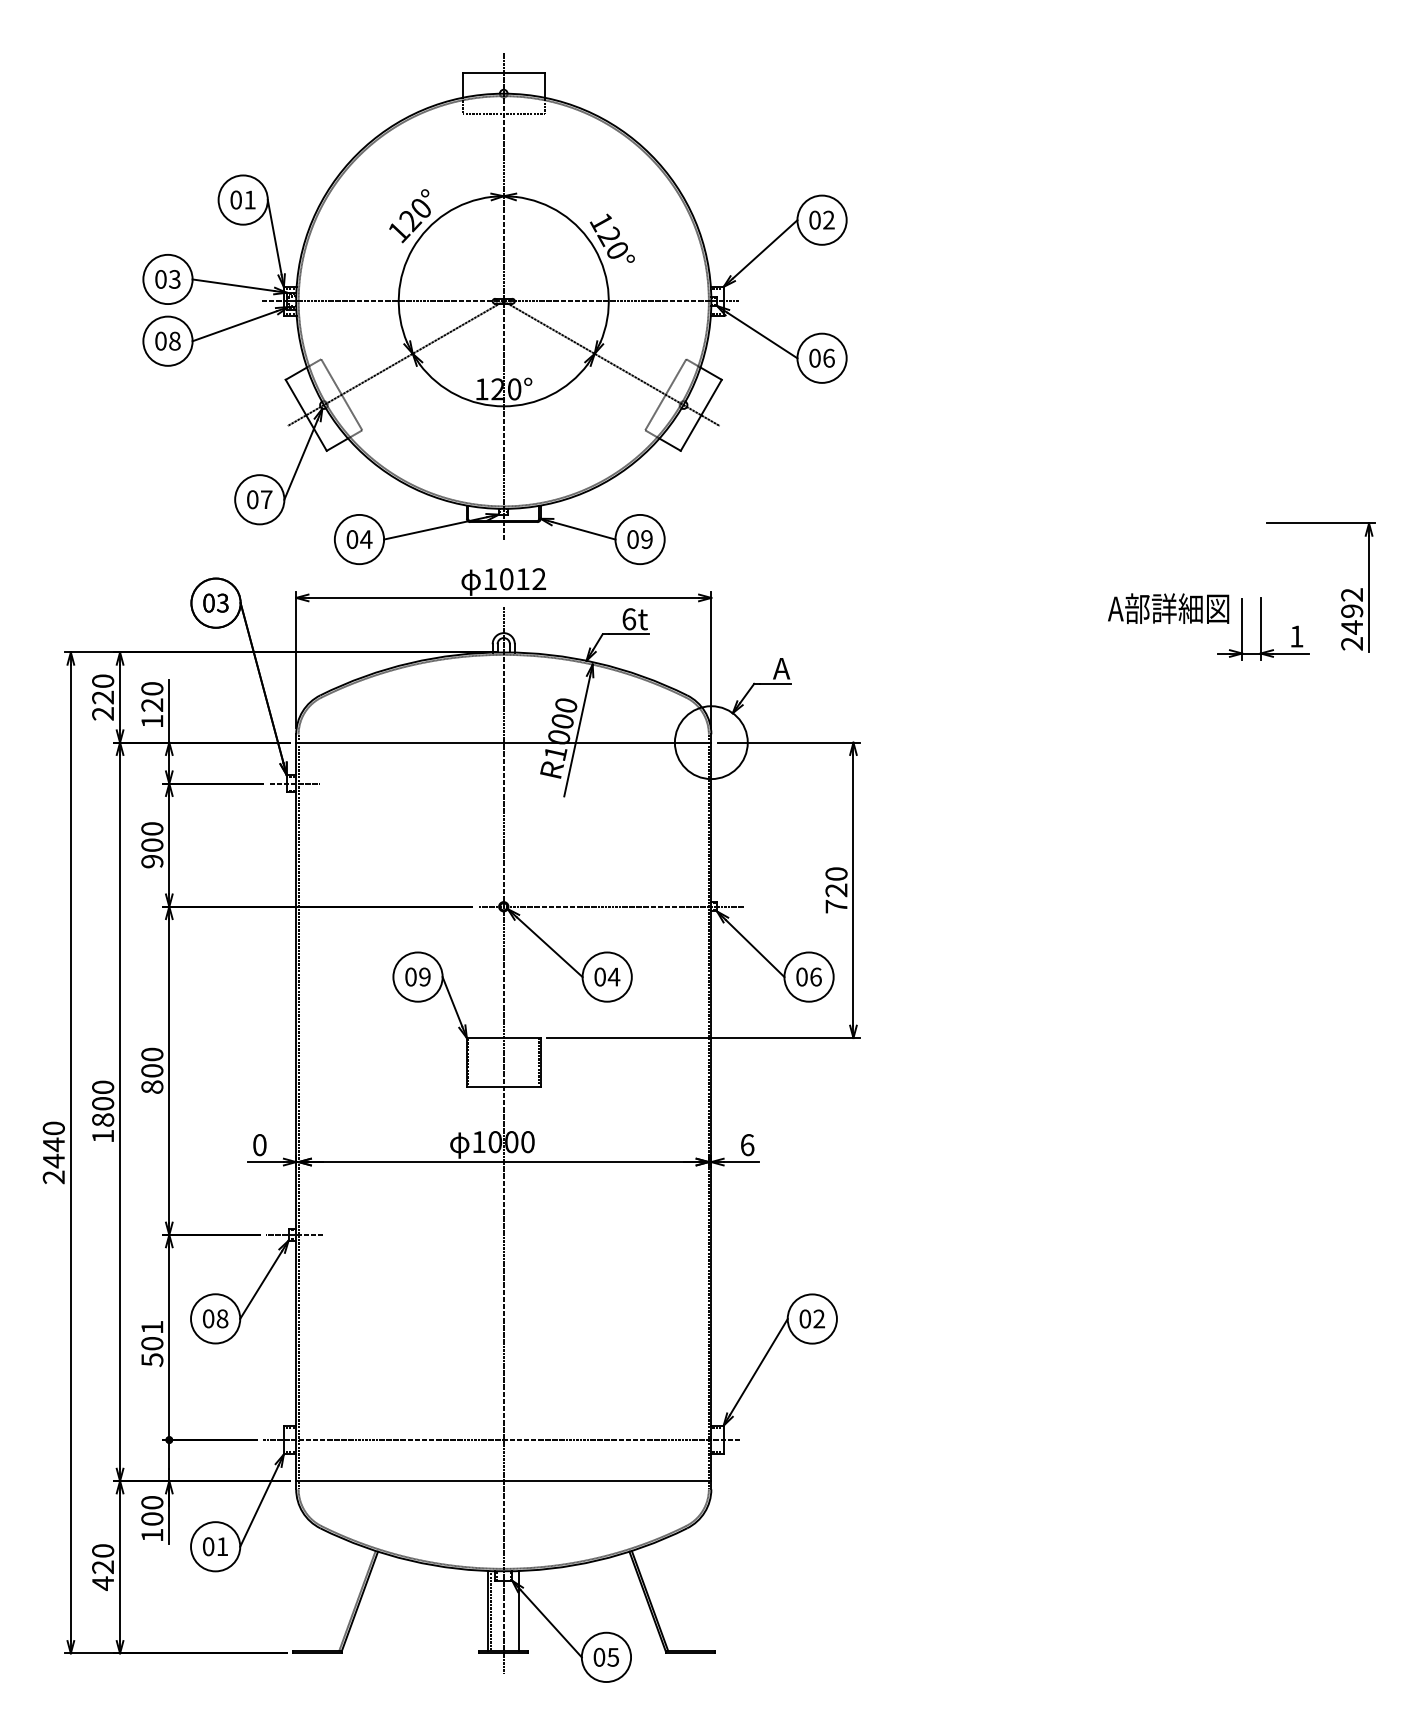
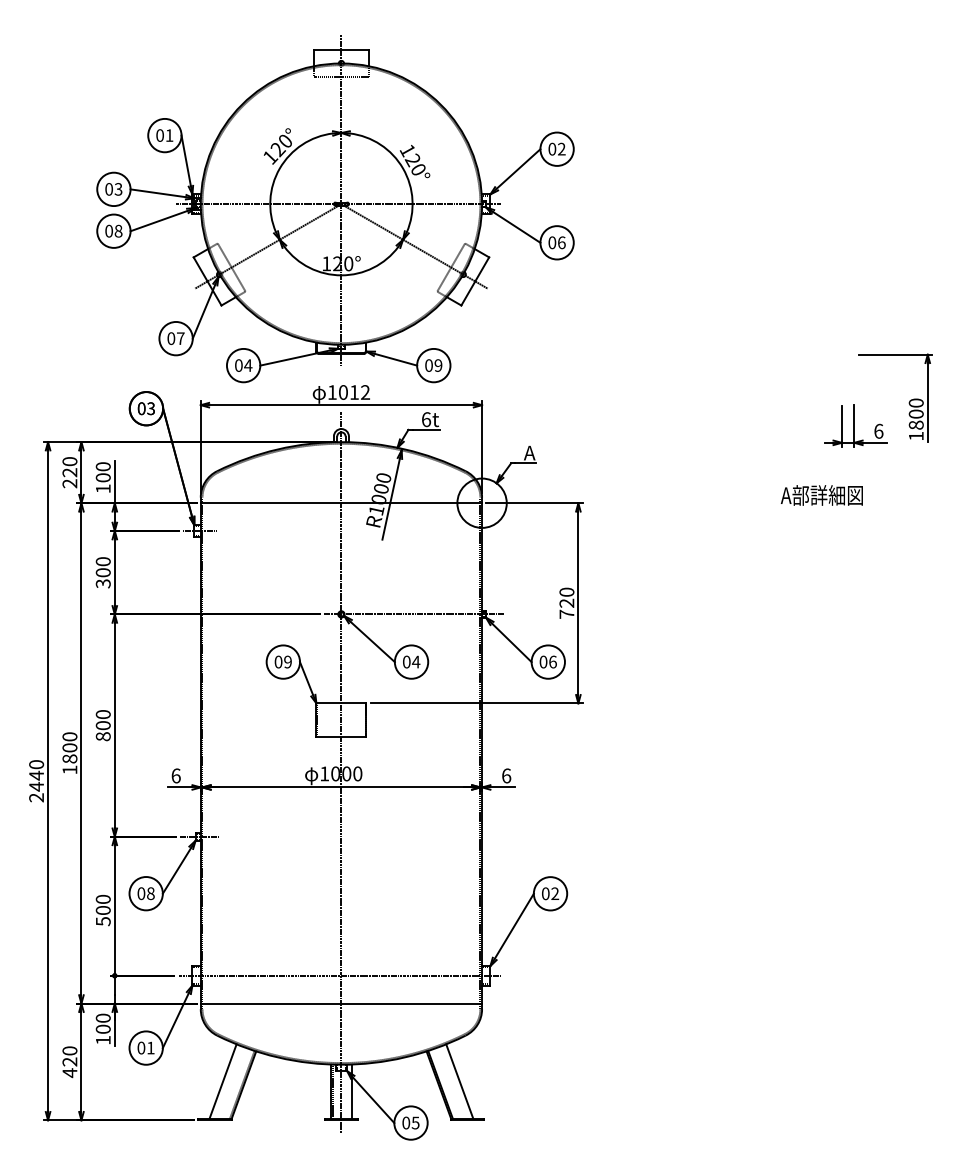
text: (1167, 608) -> (821, 495), moved
text: (1350, 619) -> (915, 419), 2492 -> 1800
text: (1296, 635) -> (878, 430), 1 -> 6
text: (152, 704) -> (103, 477), 120 -> 100
text: (152, 861) -> (103, 583), 900 -> 300
text: (258, 1144) -> (175, 775), 0 -> 6
text: (151, 1325) -> (102, 898), 501 -> 500
line: (328, 1596) -> (222, 1081), added
line: (678, 1596) -> (459, 1081), added

